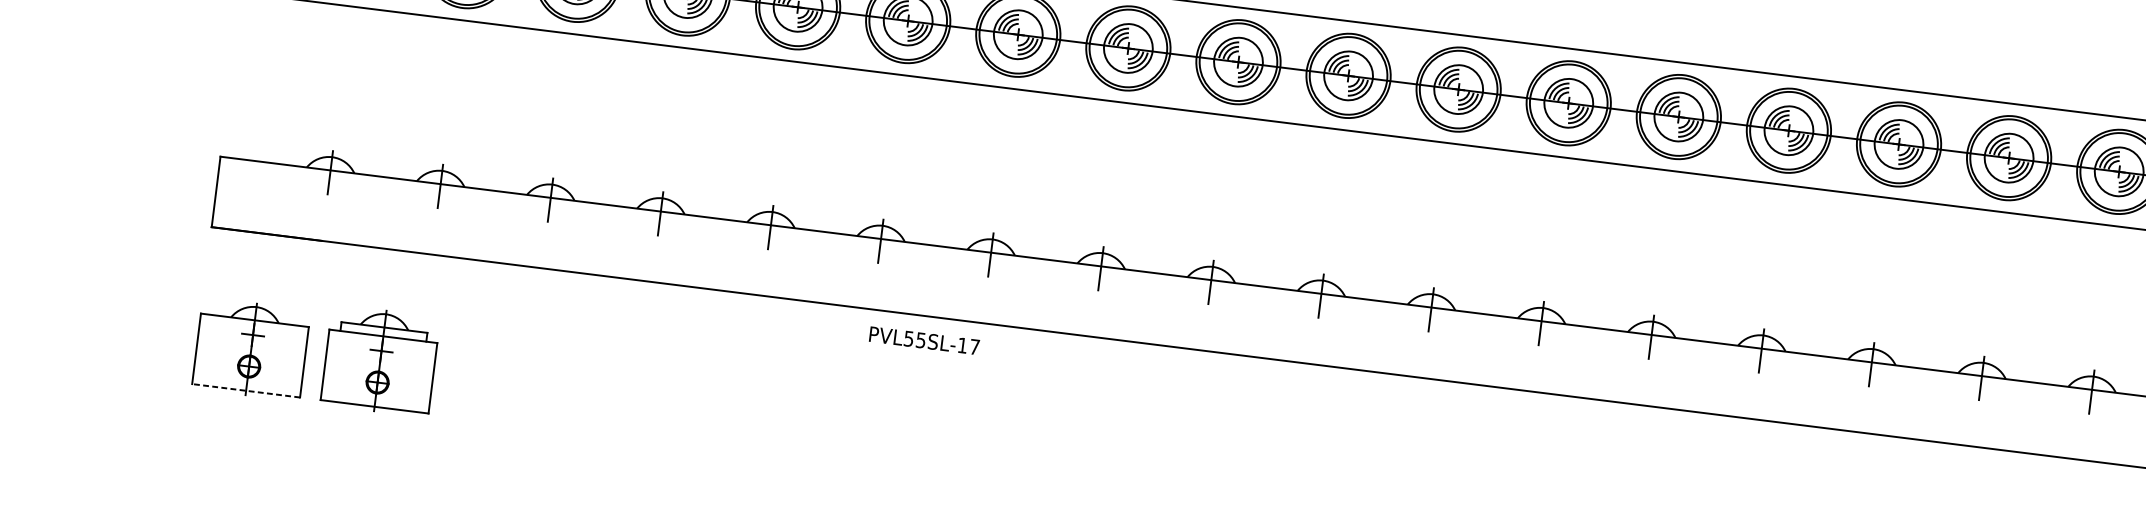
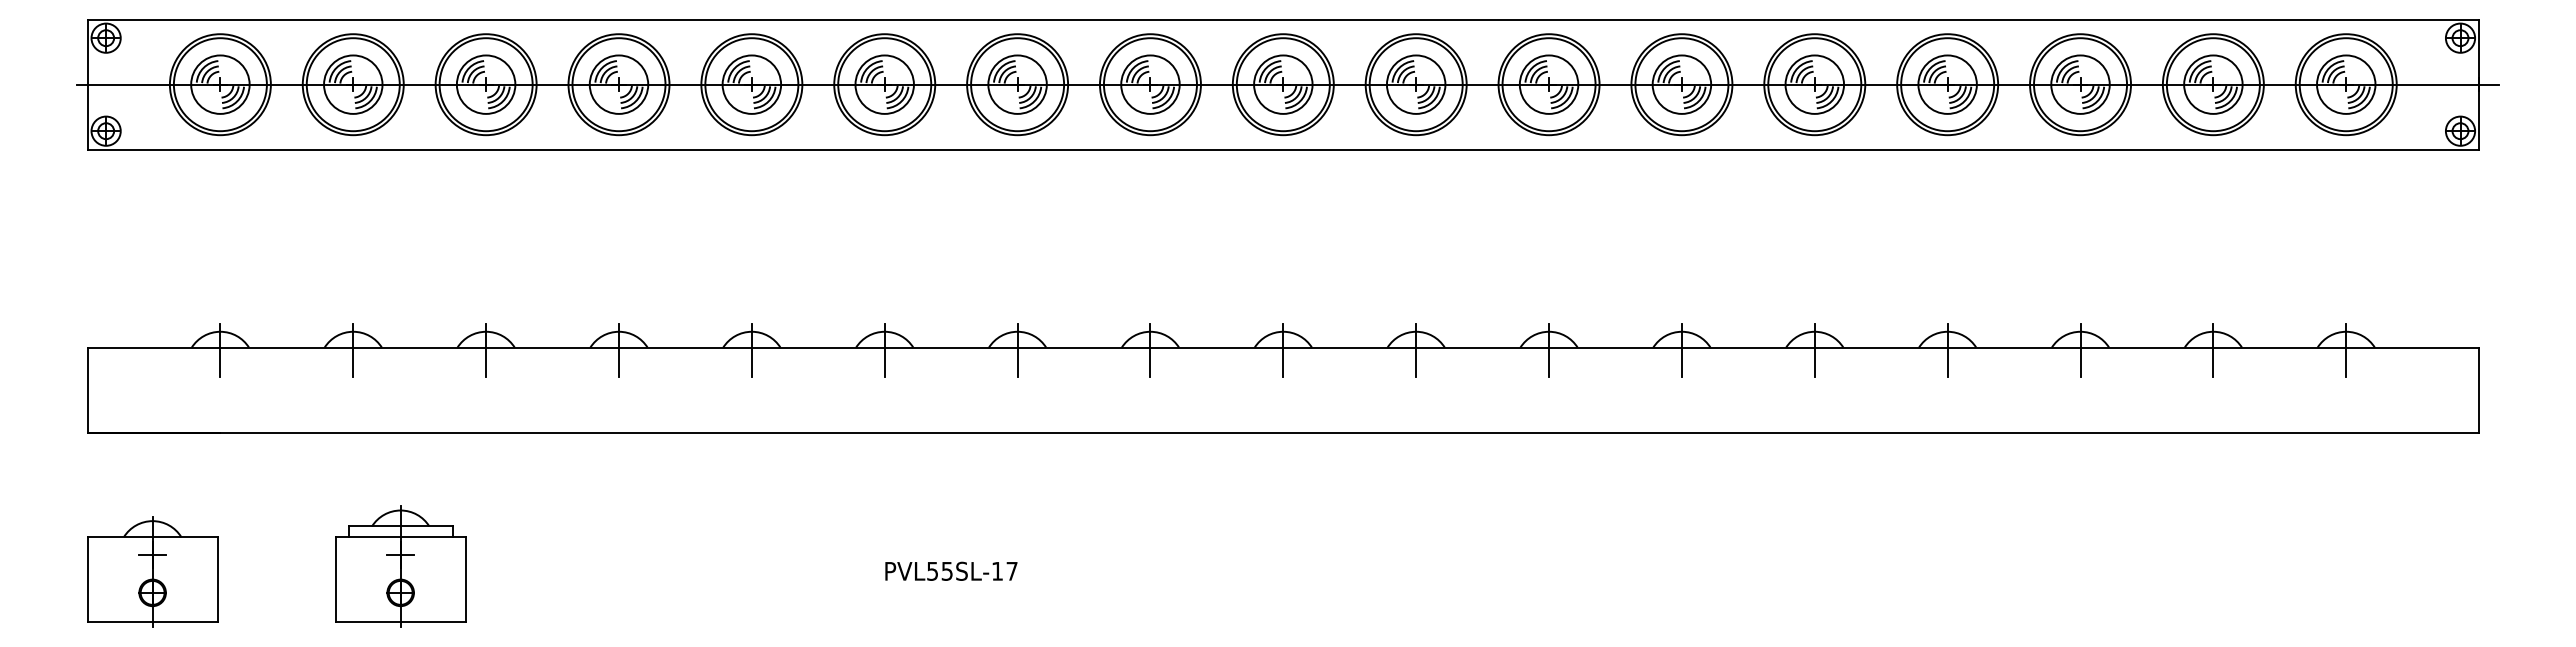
text: (924, 340) -> (951, 570), moved
part: (380, 360) -> (400, 566), moved
line: (245, 391) -> (152, 622), dashed -> solid

